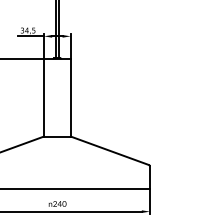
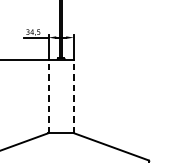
line: (44, 98) -> (48, 96), solid -> dashed
line: (70, 98) -> (73, 96), solid -> dashed

